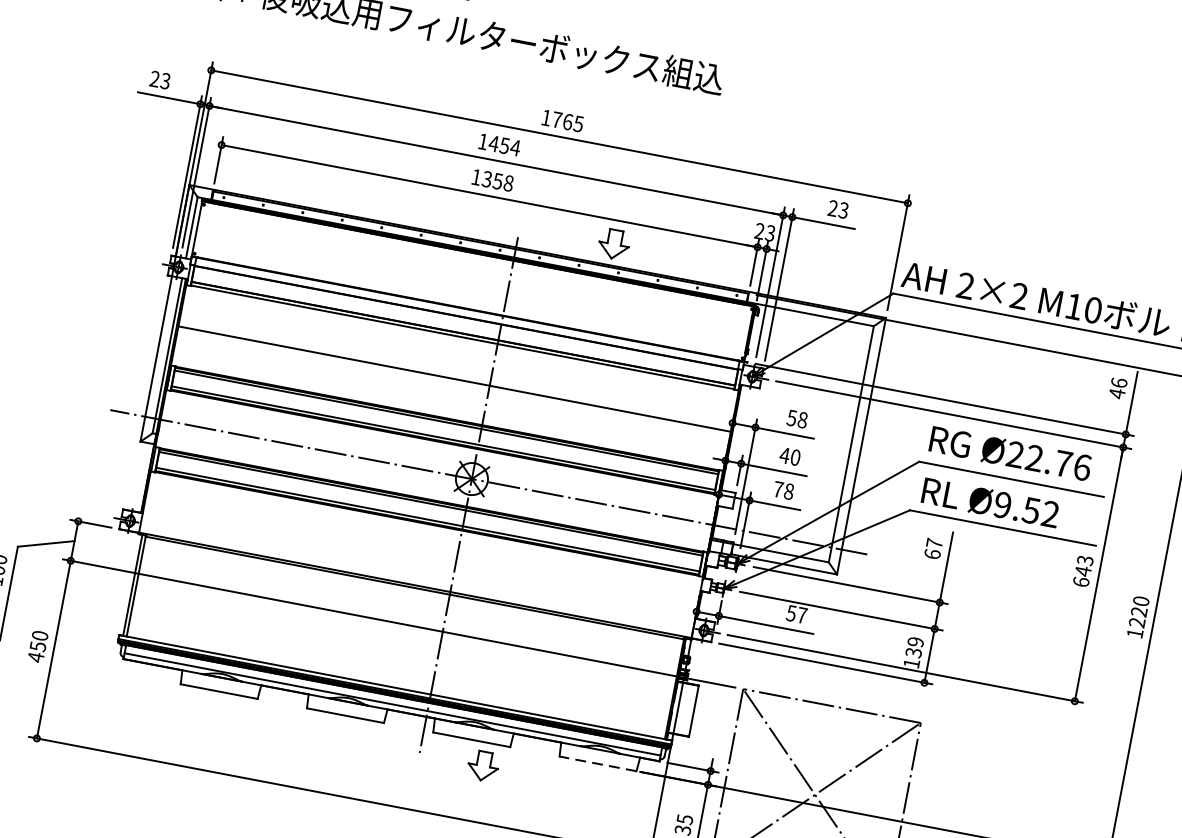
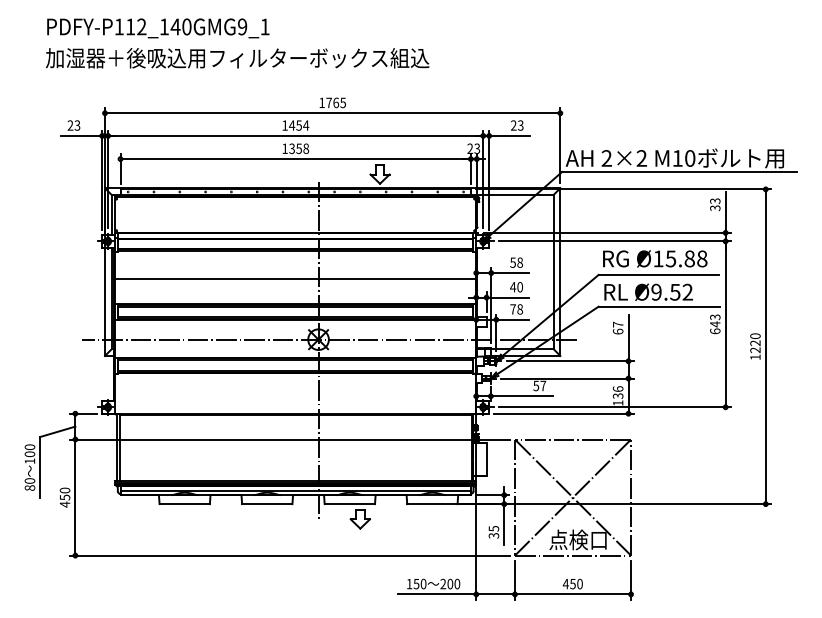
text: (1118, 388) -> (715, 204), 46 -> 33
text: (1049, 460) -> (680, 258), Ø22.76 -> Ø15.88
text: (914, 640) -> (617, 388), 139 -> 136
line: (596, 764) -> (431, 504), dashed -> solid

